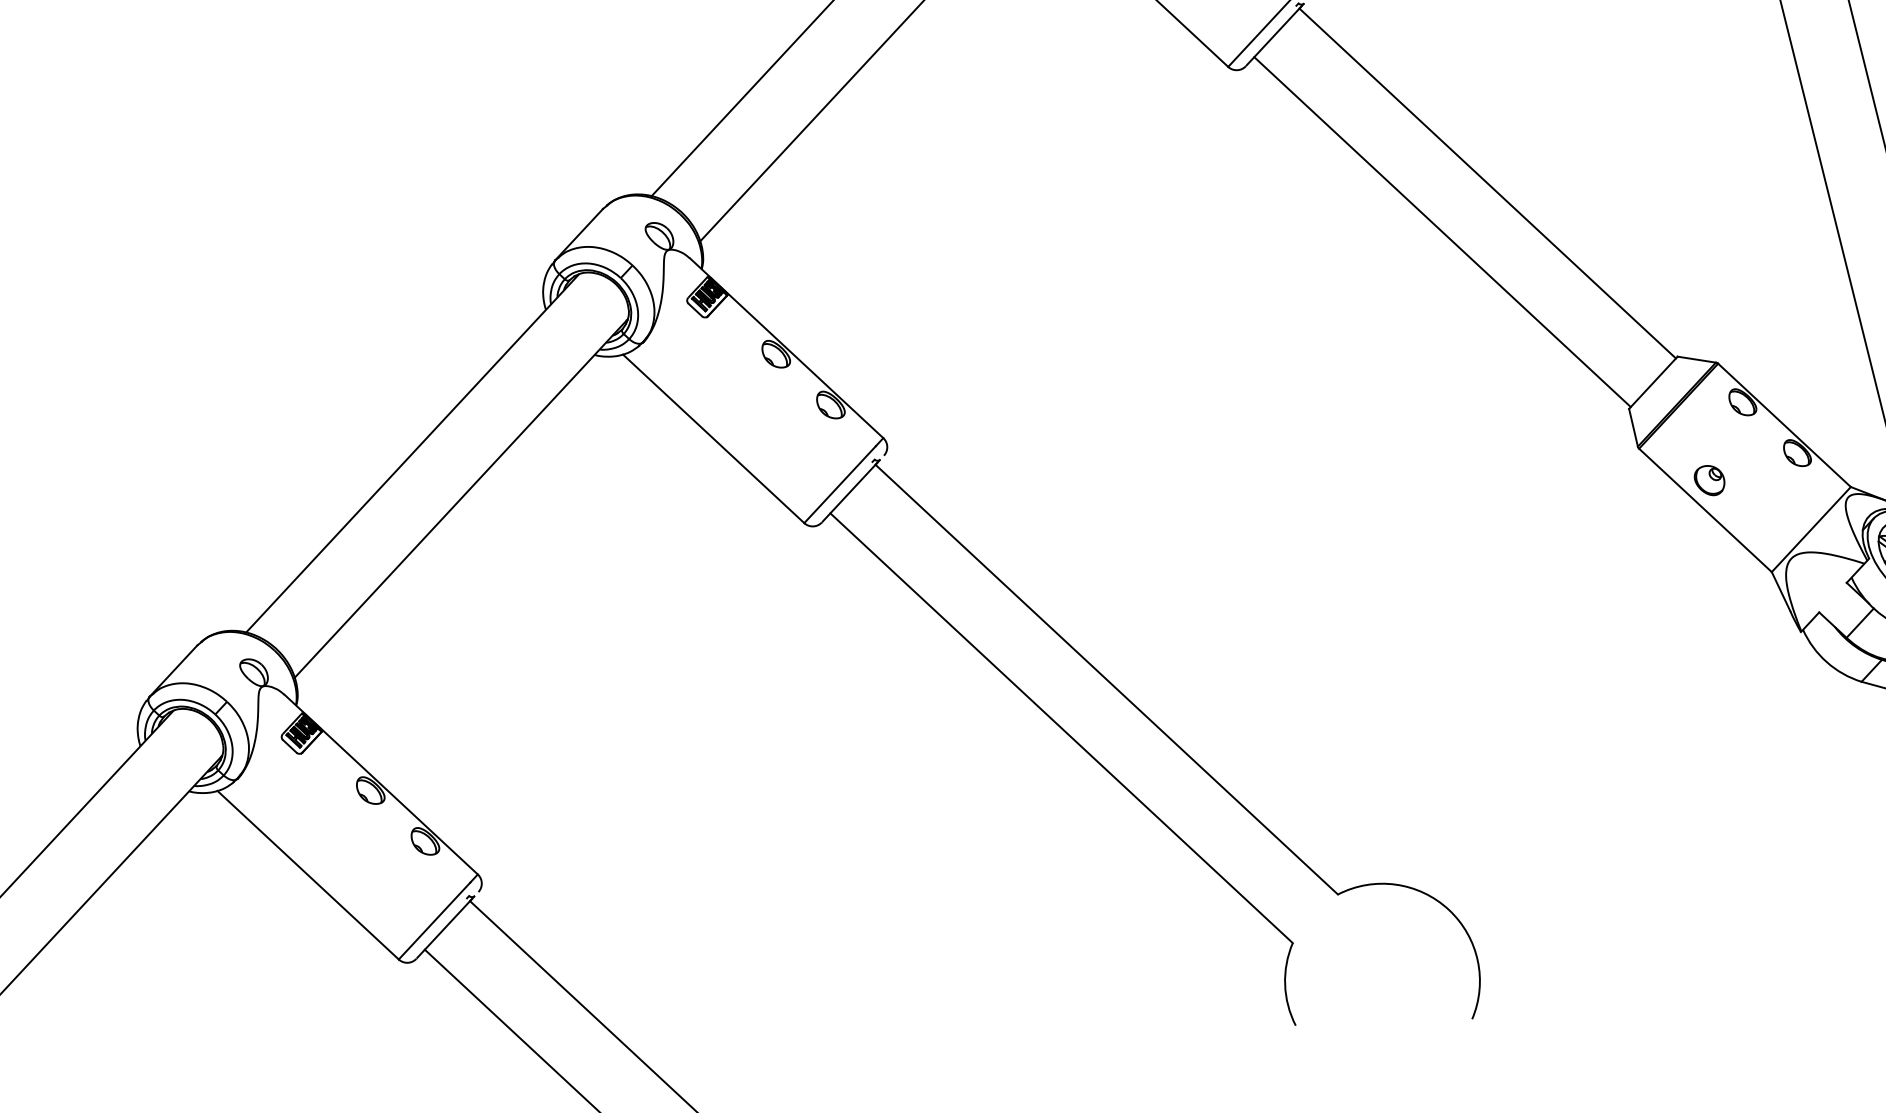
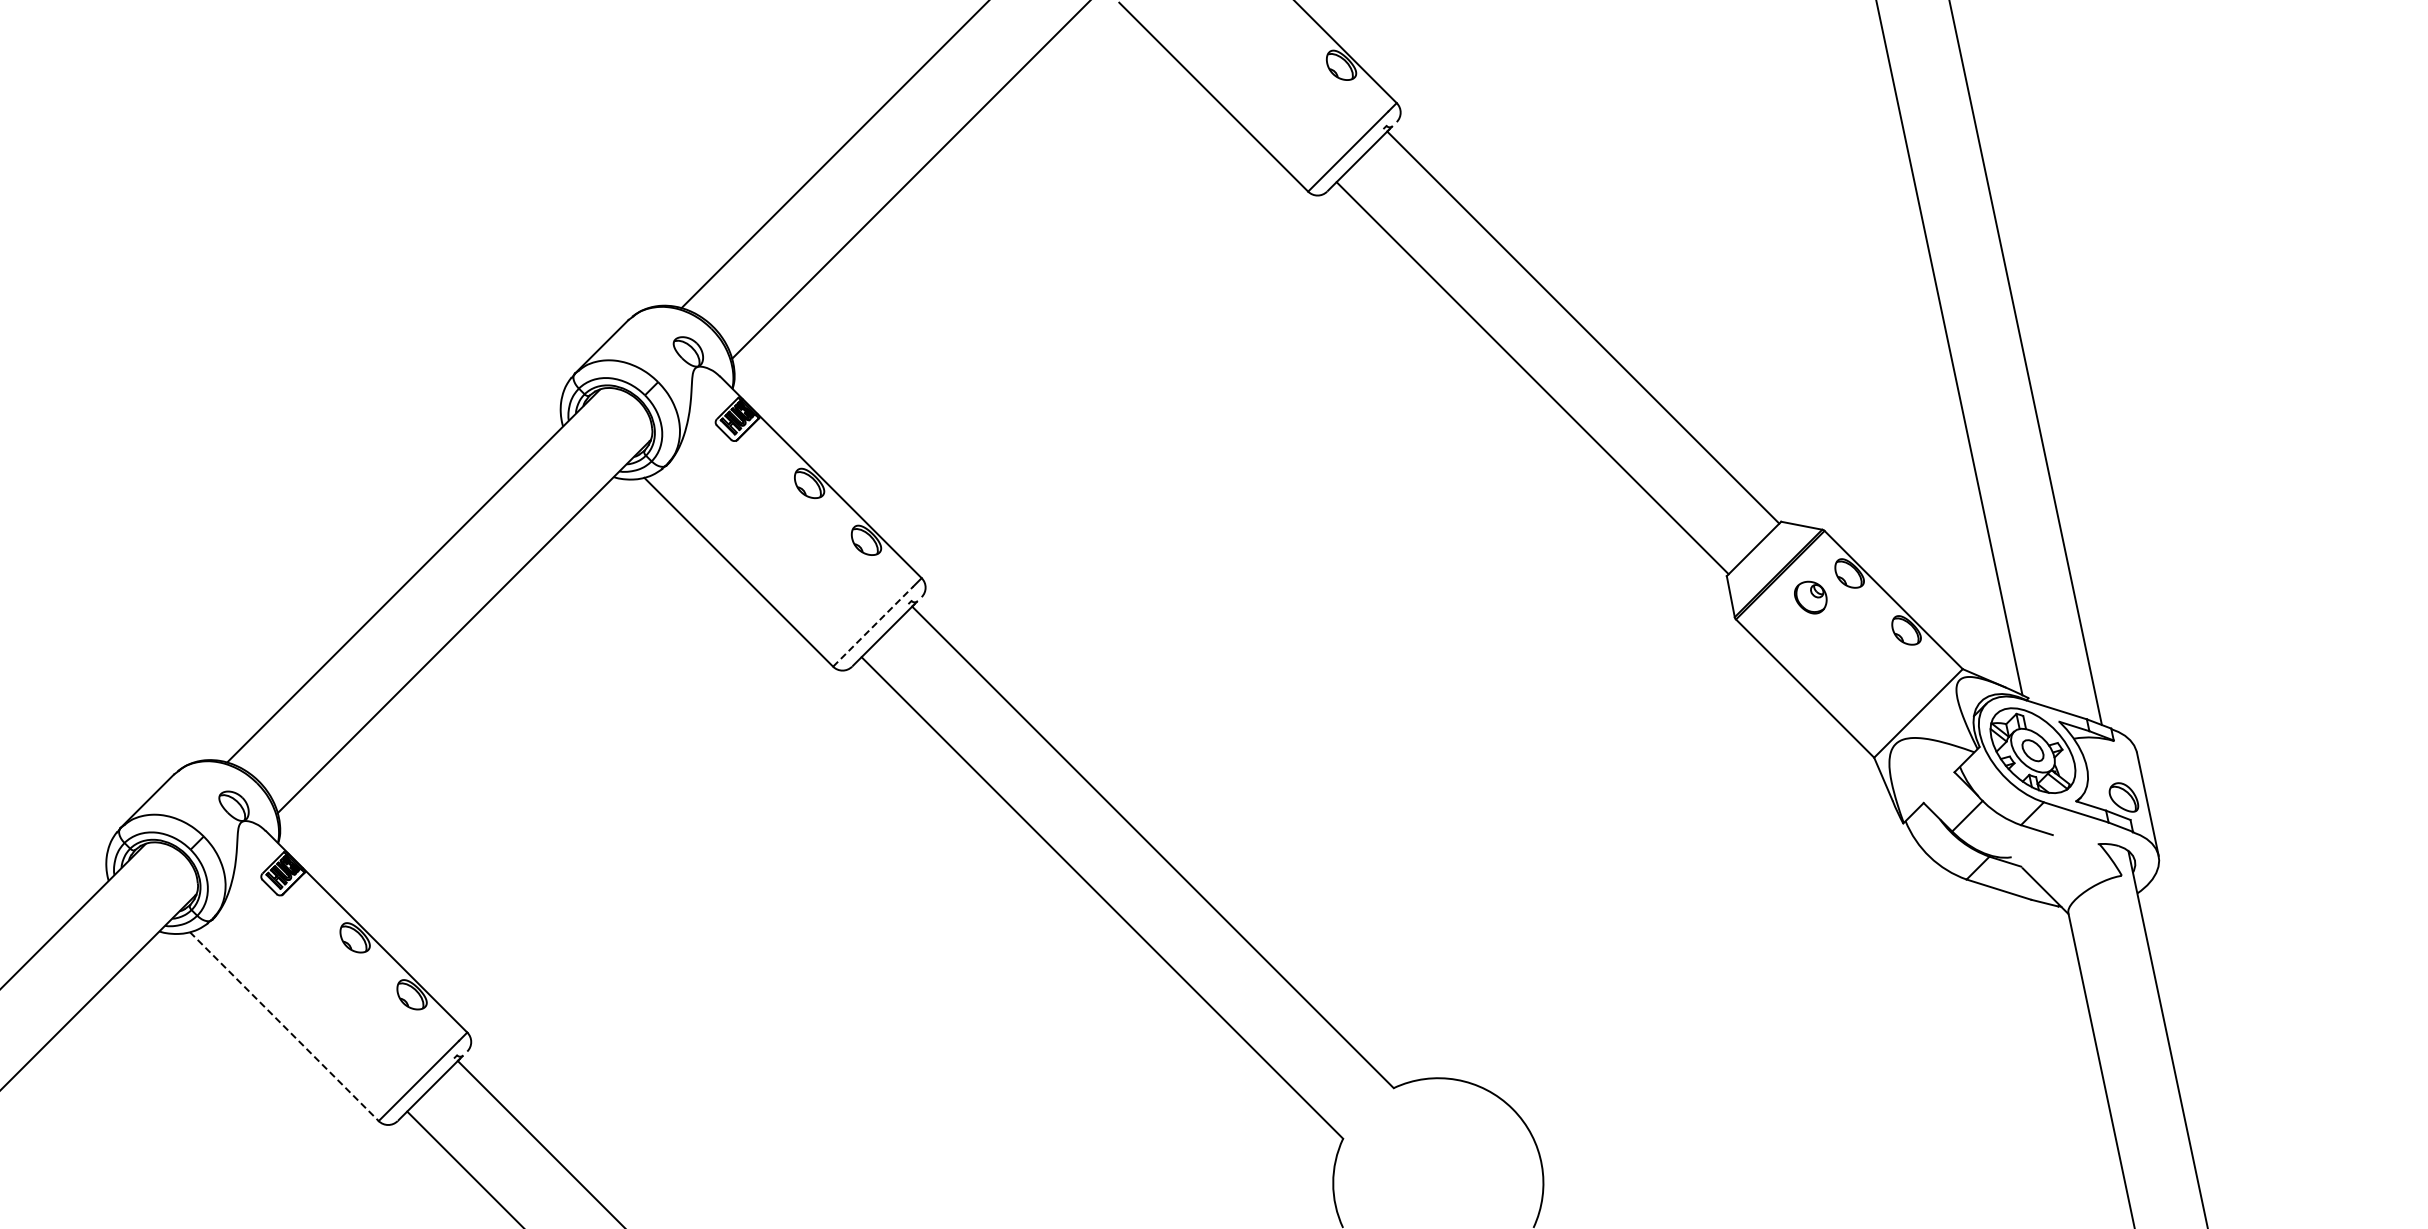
part: (1709, 480) -> (1810, 597), moved
line: (840, 484) -> (873, 626), solid -> dashed
line: (308, 875) -> (284, 1026), solid -> dashed

